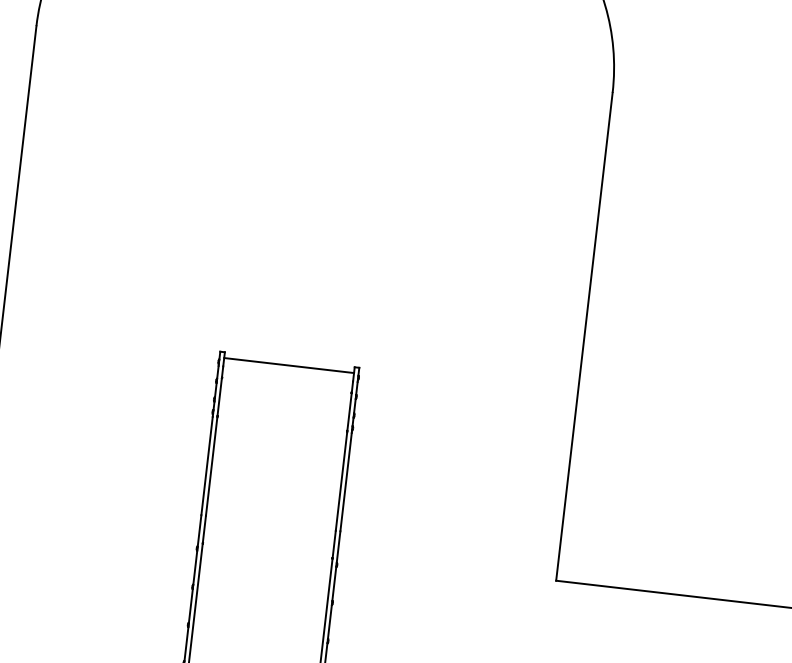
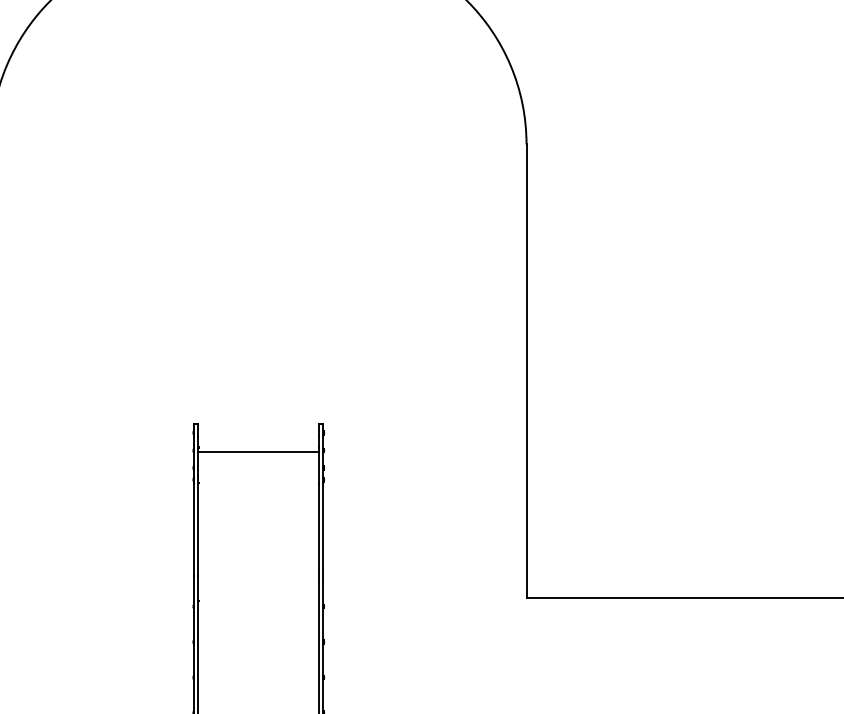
line: (288, 365) -> (258, 451), moved

